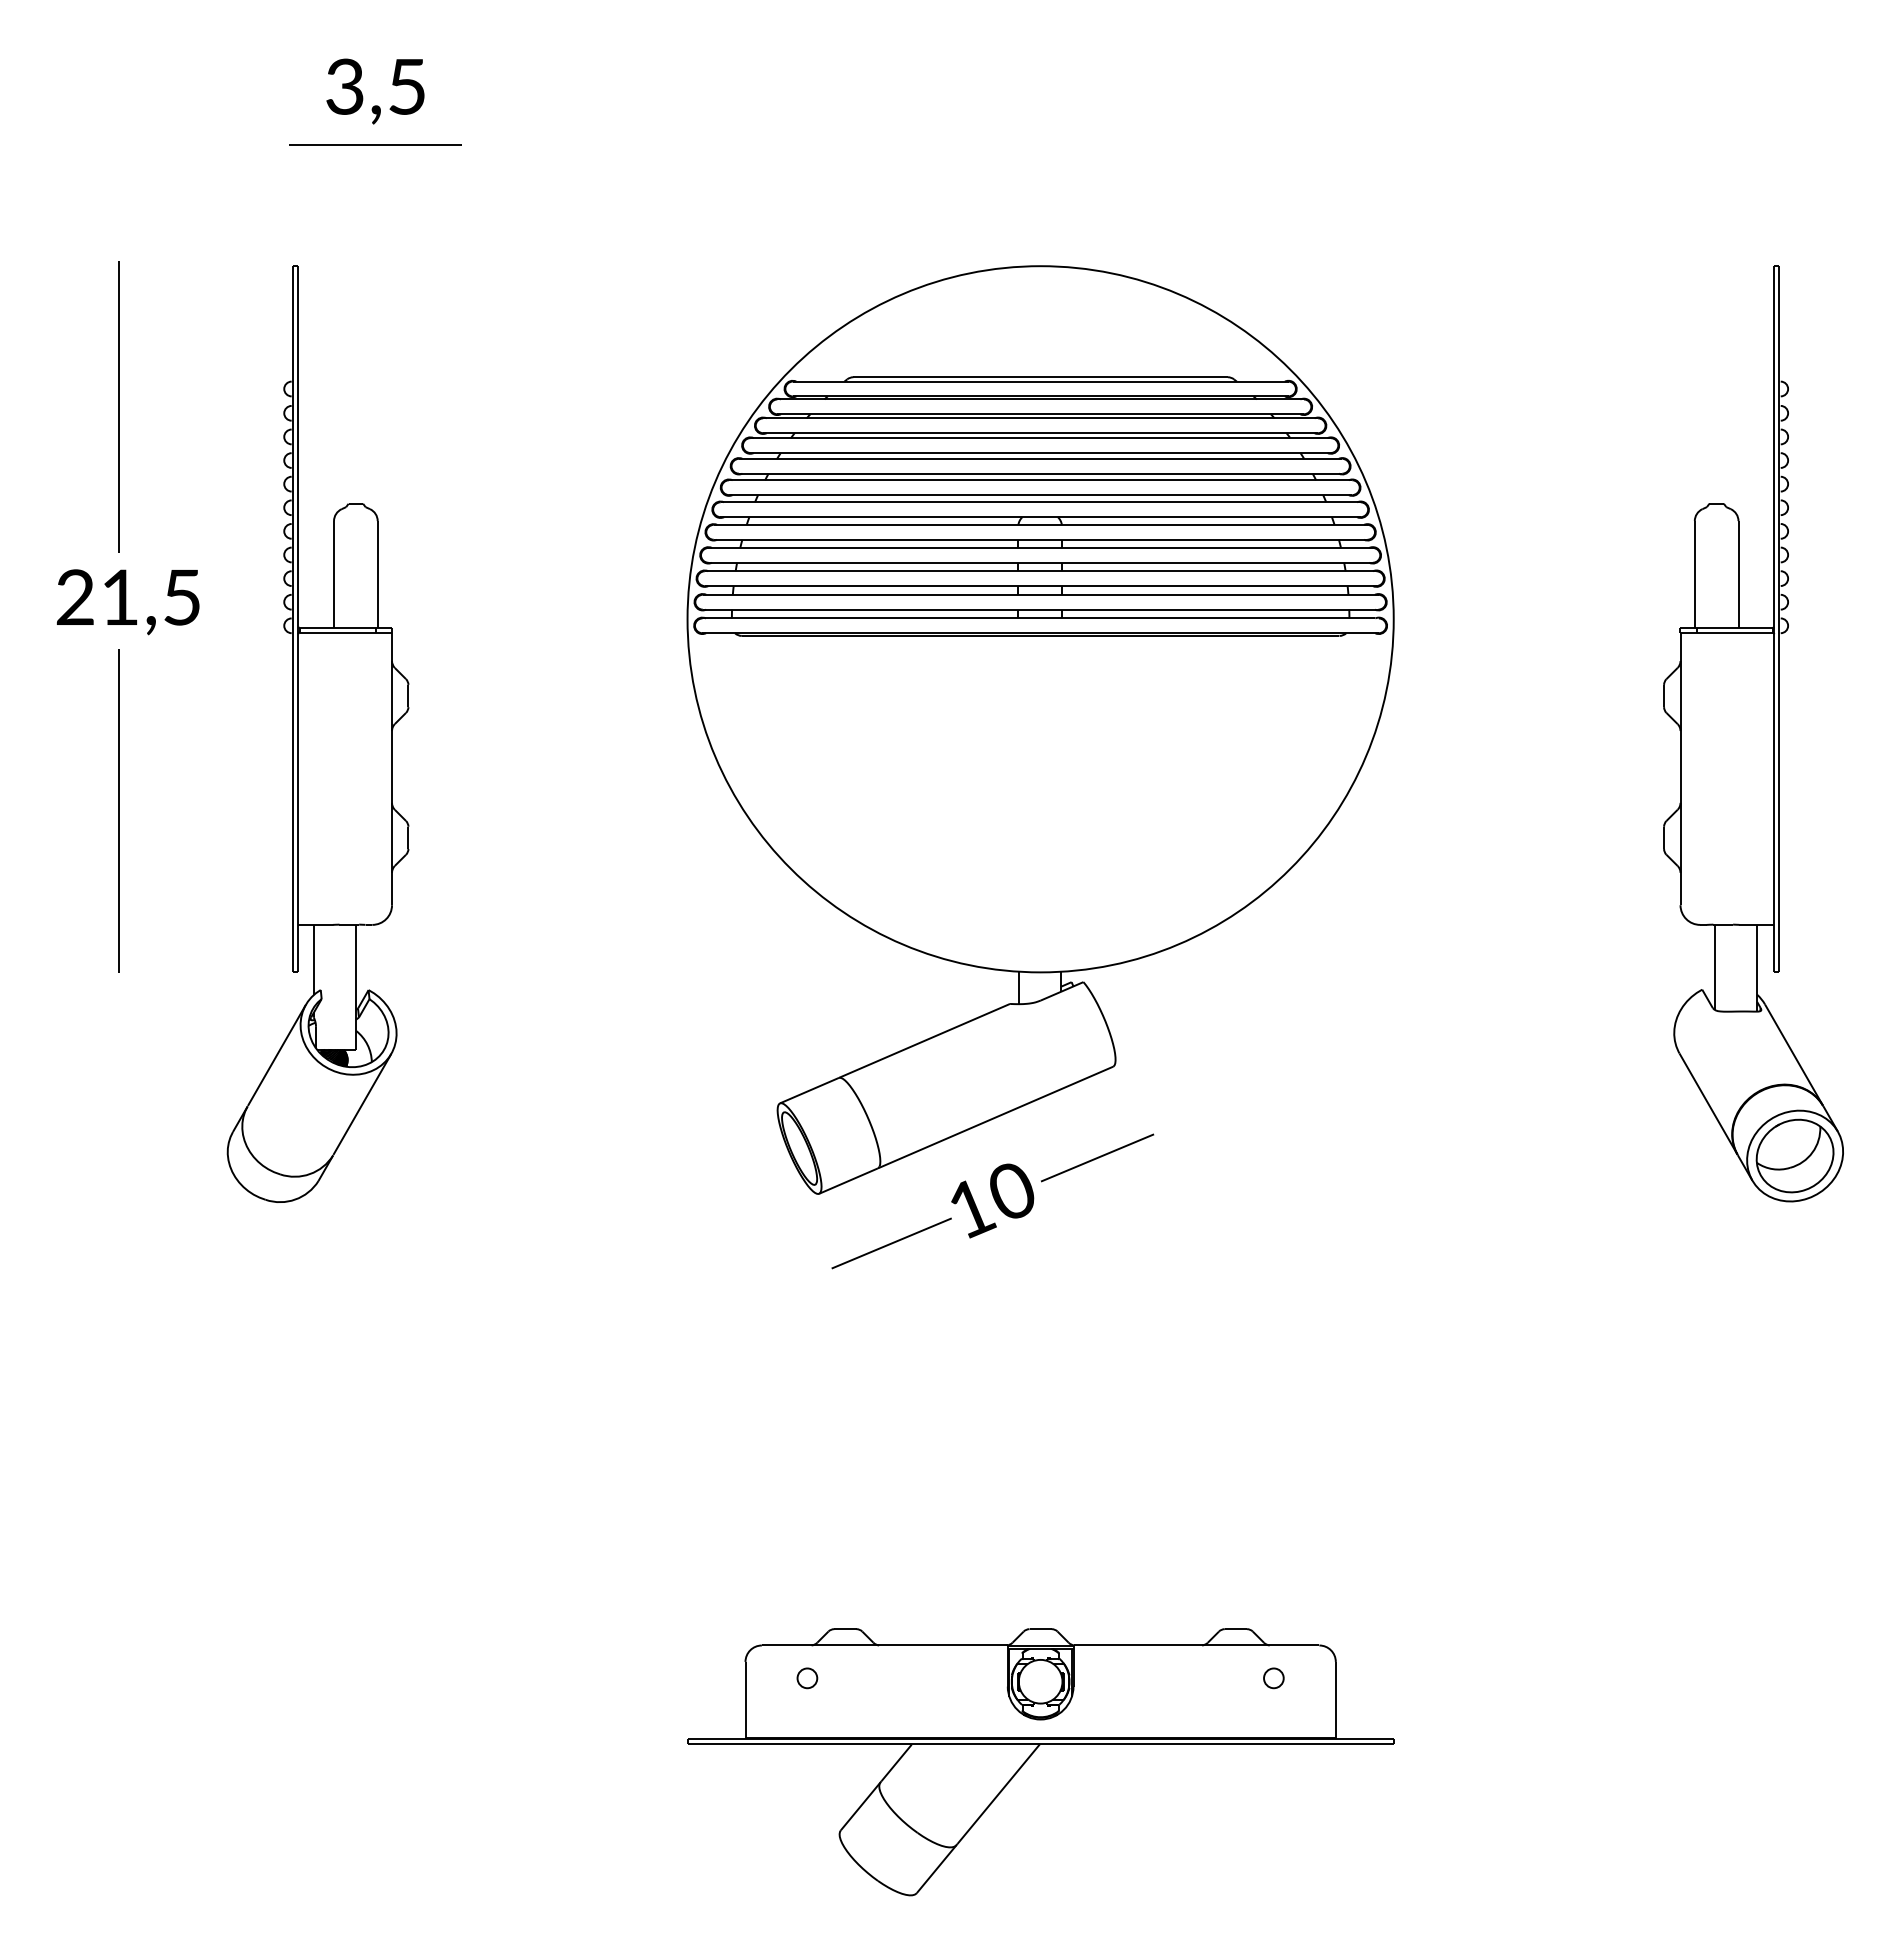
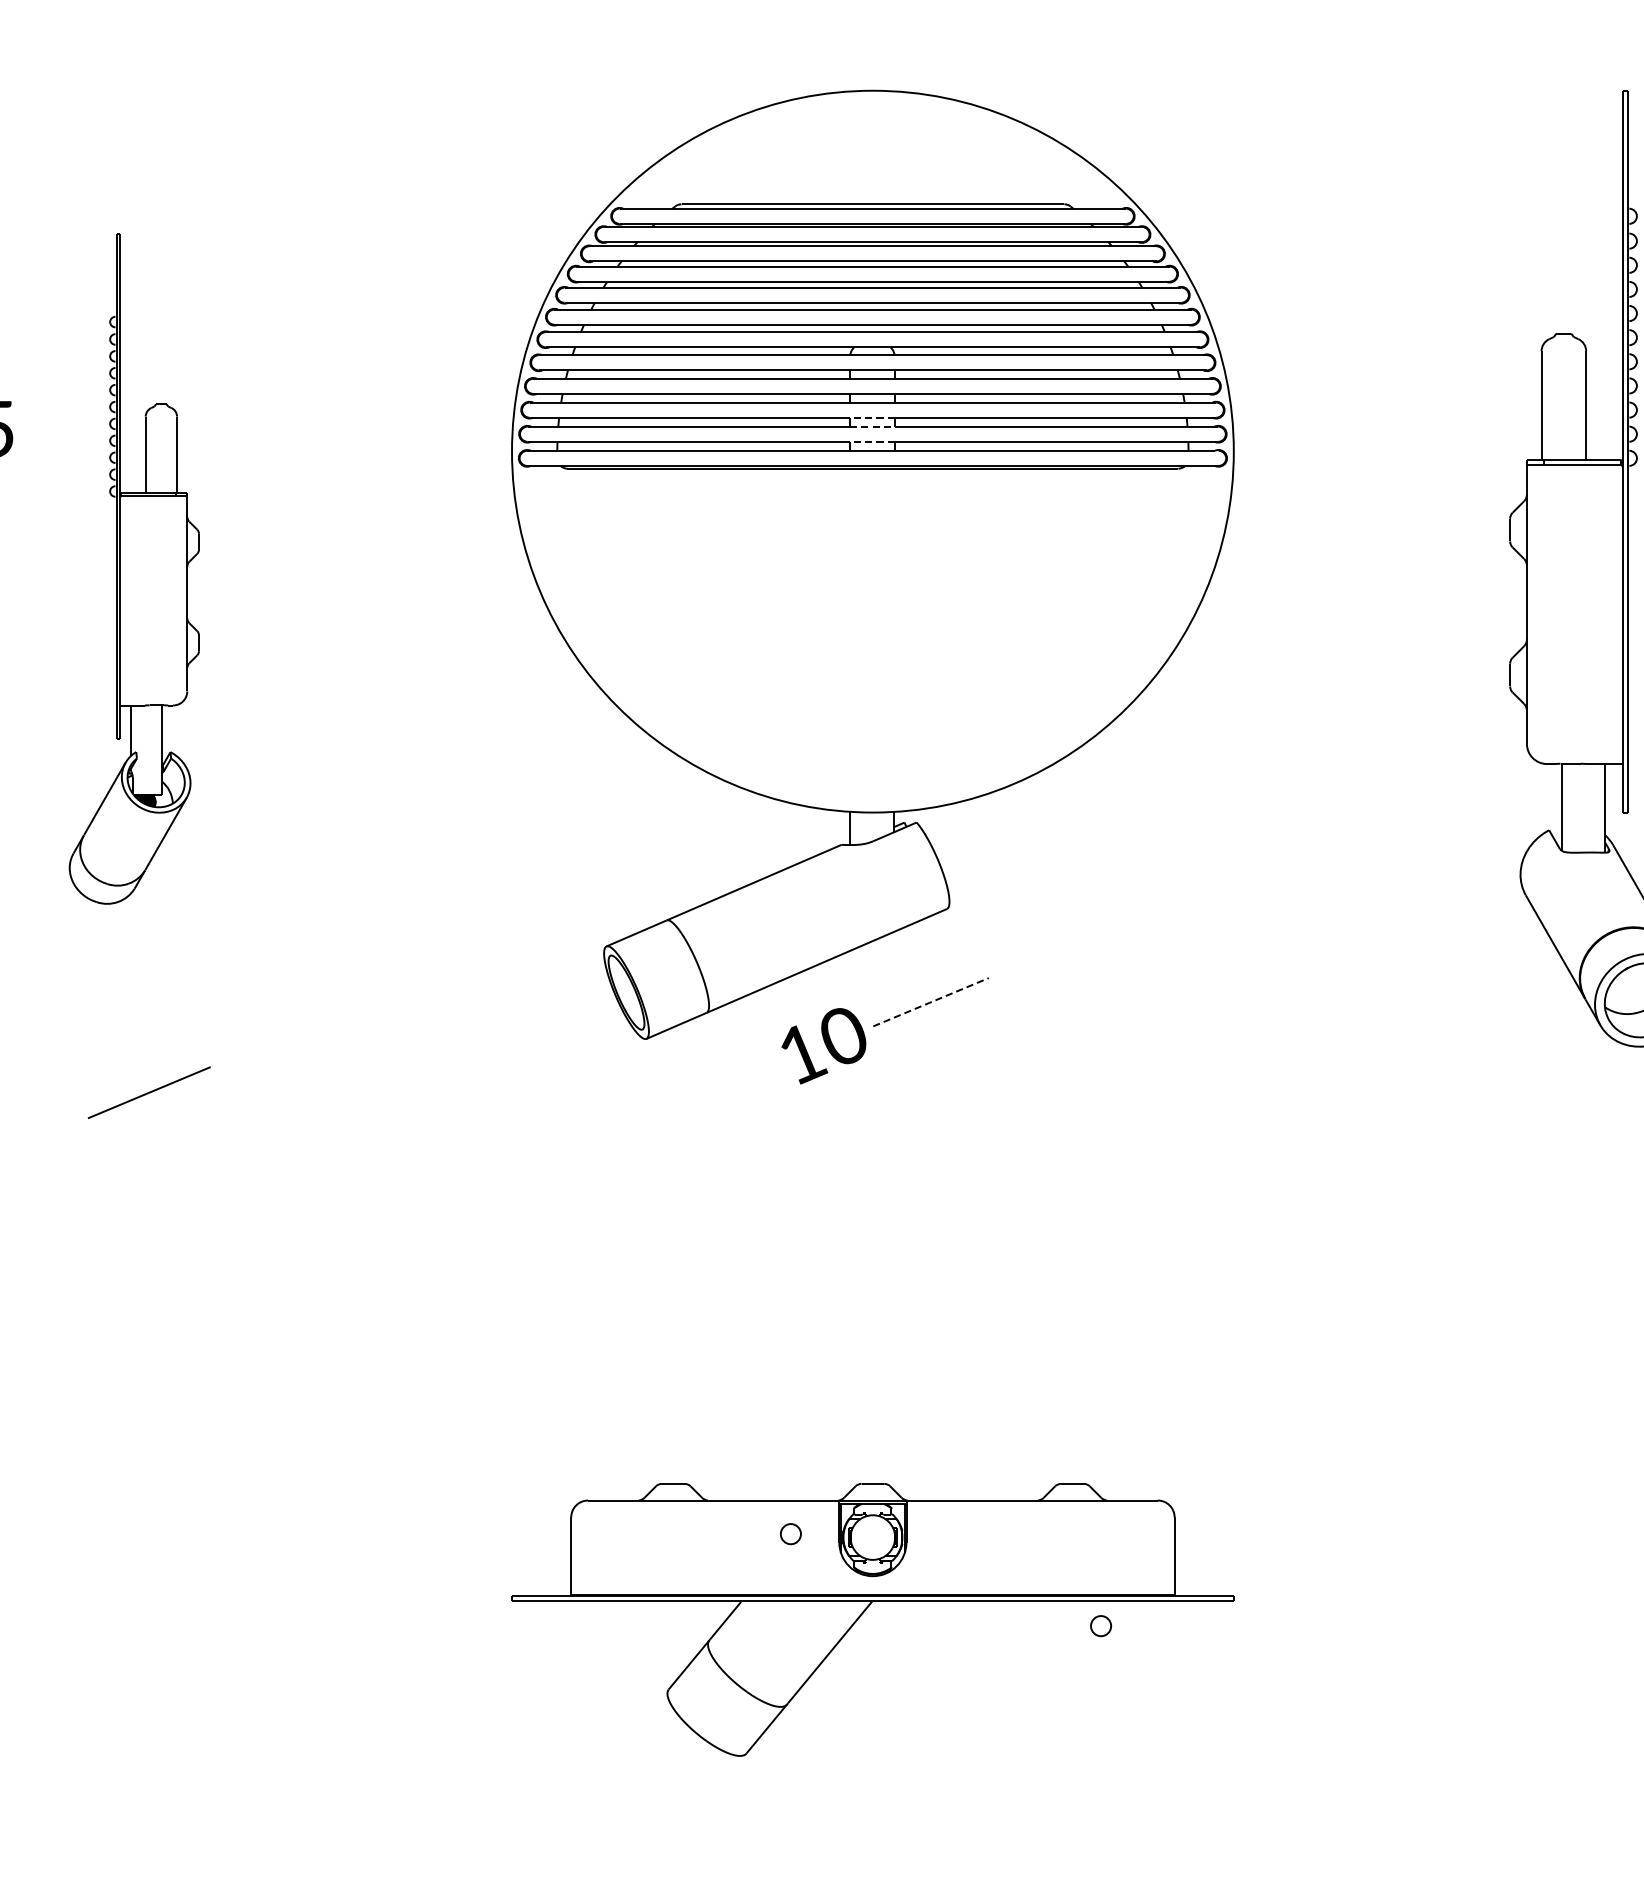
line: (1040, 586) -> (872, 418), solid -> dashed
line: (1040, 594) -> (872, 426), solid -> dashed
line: (1040, 609) -> (872, 441), solid -> dashed
part: (317, 733) -> (133, 568), size x0.7
line: (1097, 1157) -> (931, 1001), solid -> dashed
line: (891, 1243) -> (149, 1092), moved
part: (807, 1678) -> (790, 1534), moved
part: (1273, 1678) -> (1100, 1626), moved

